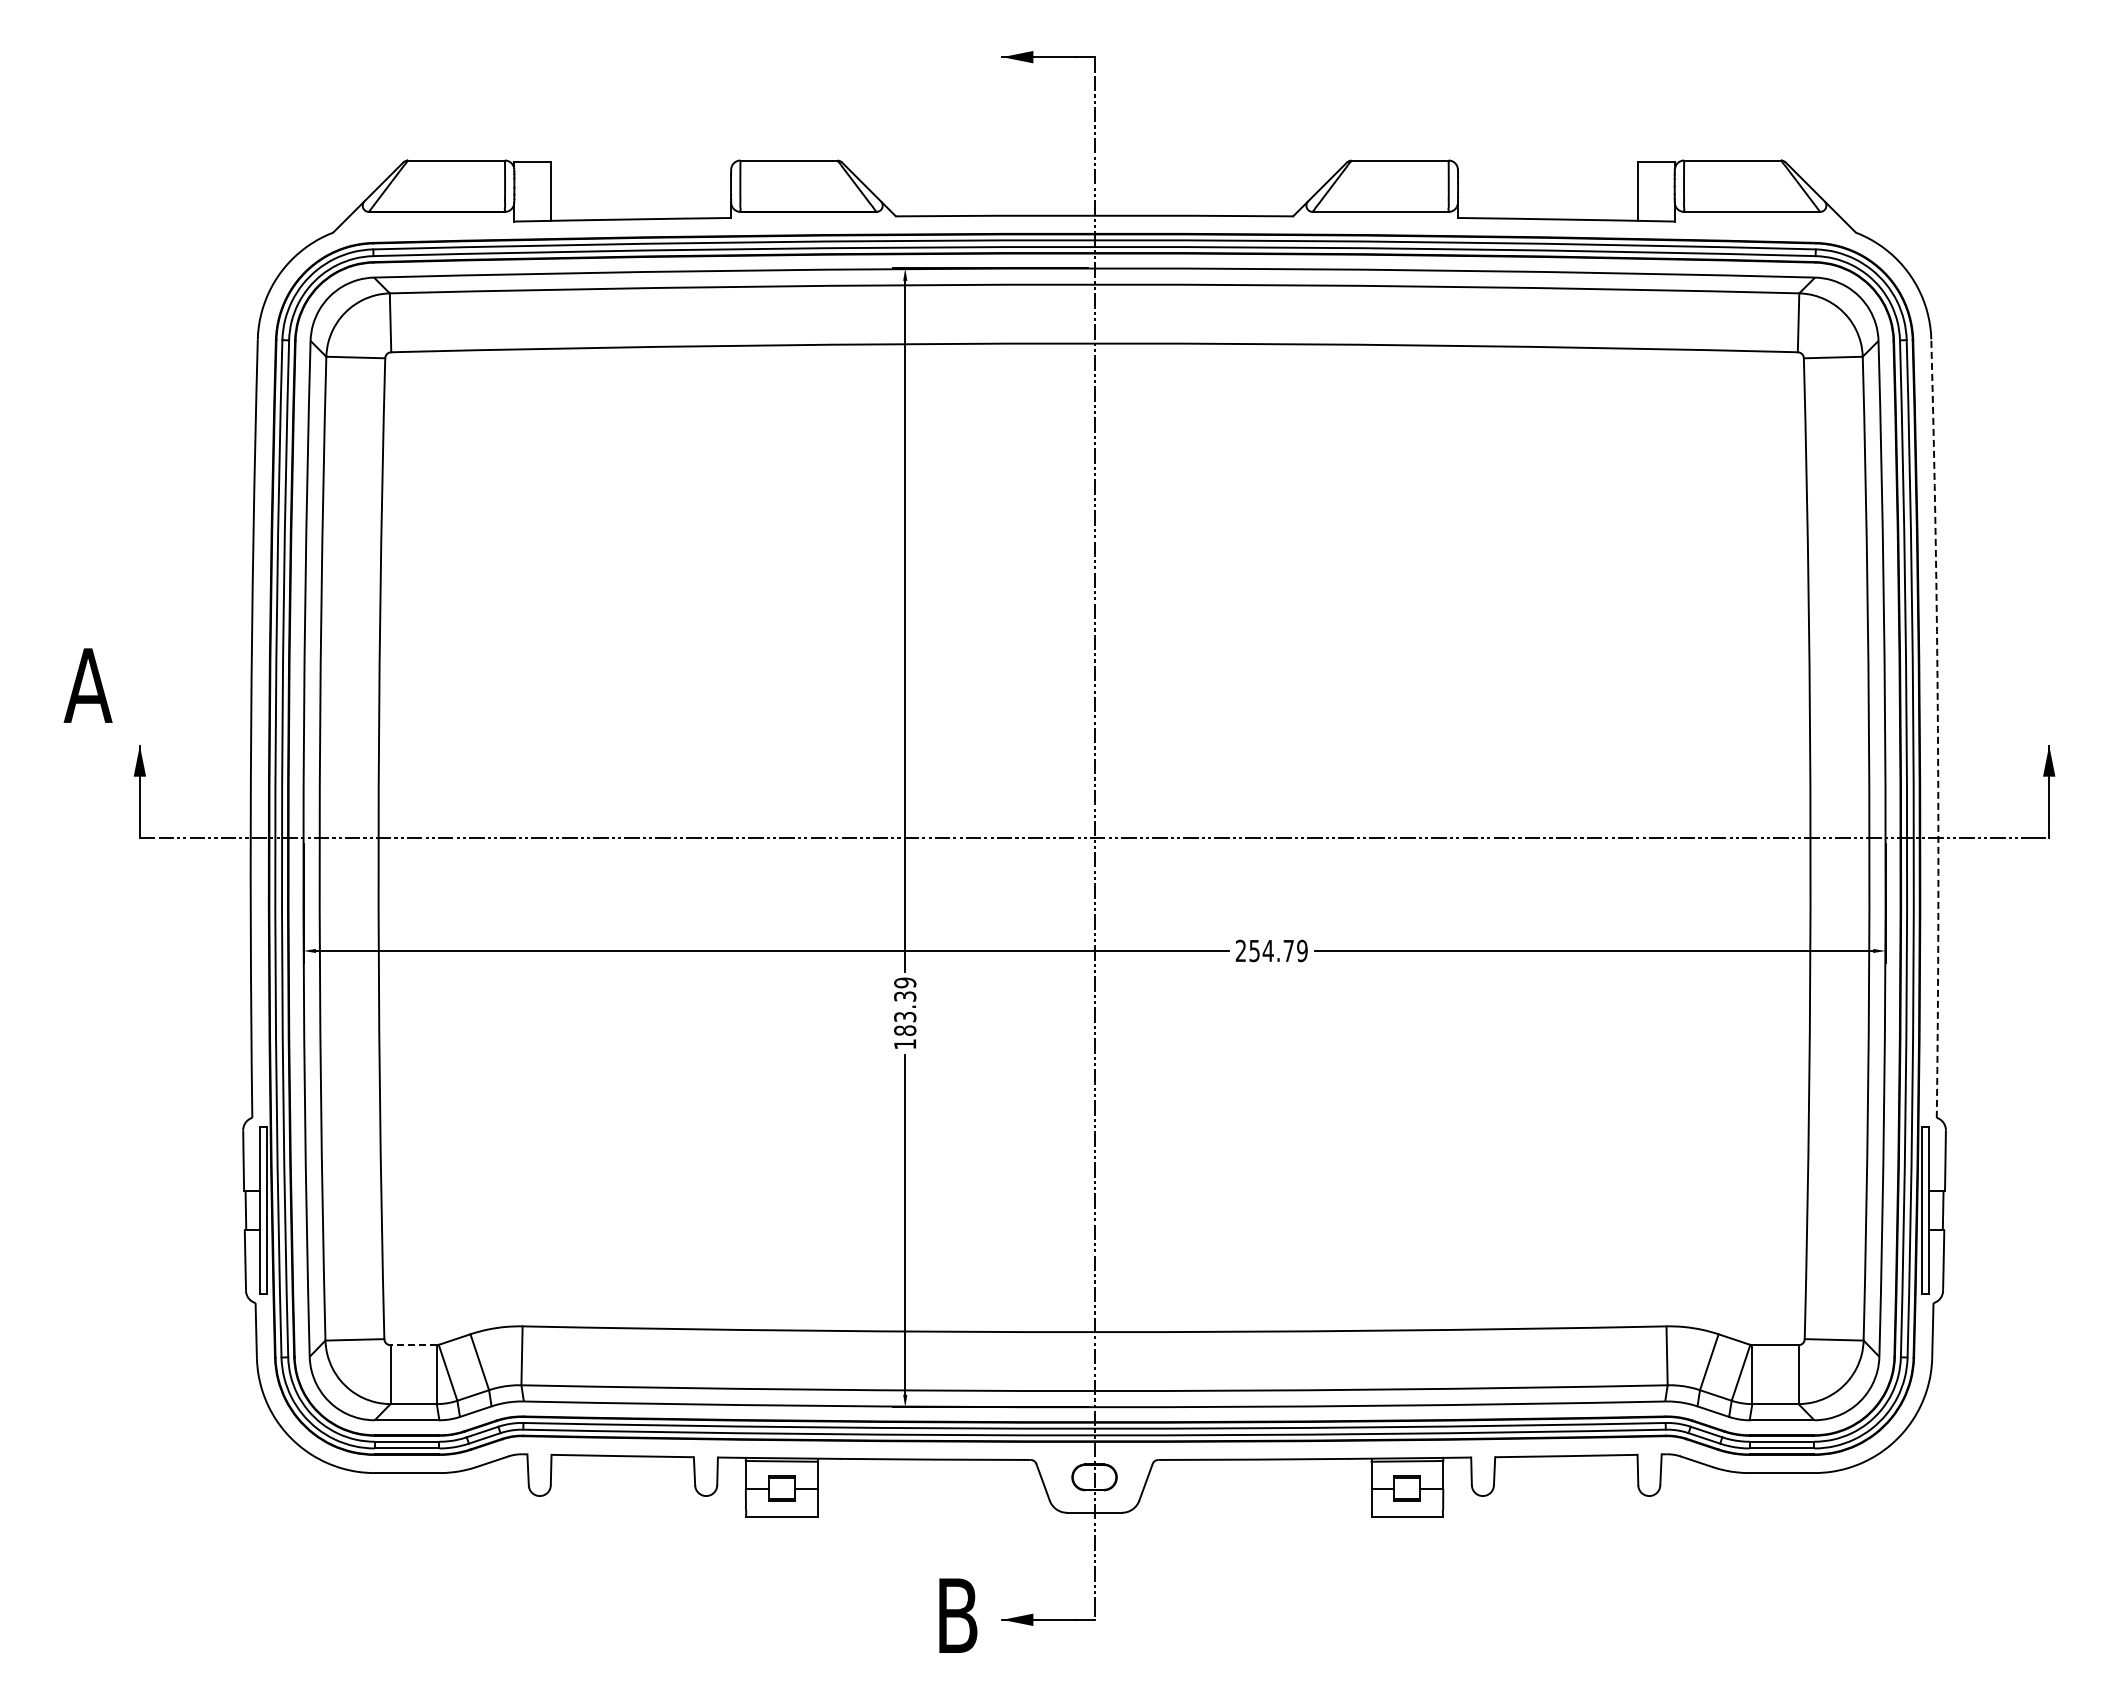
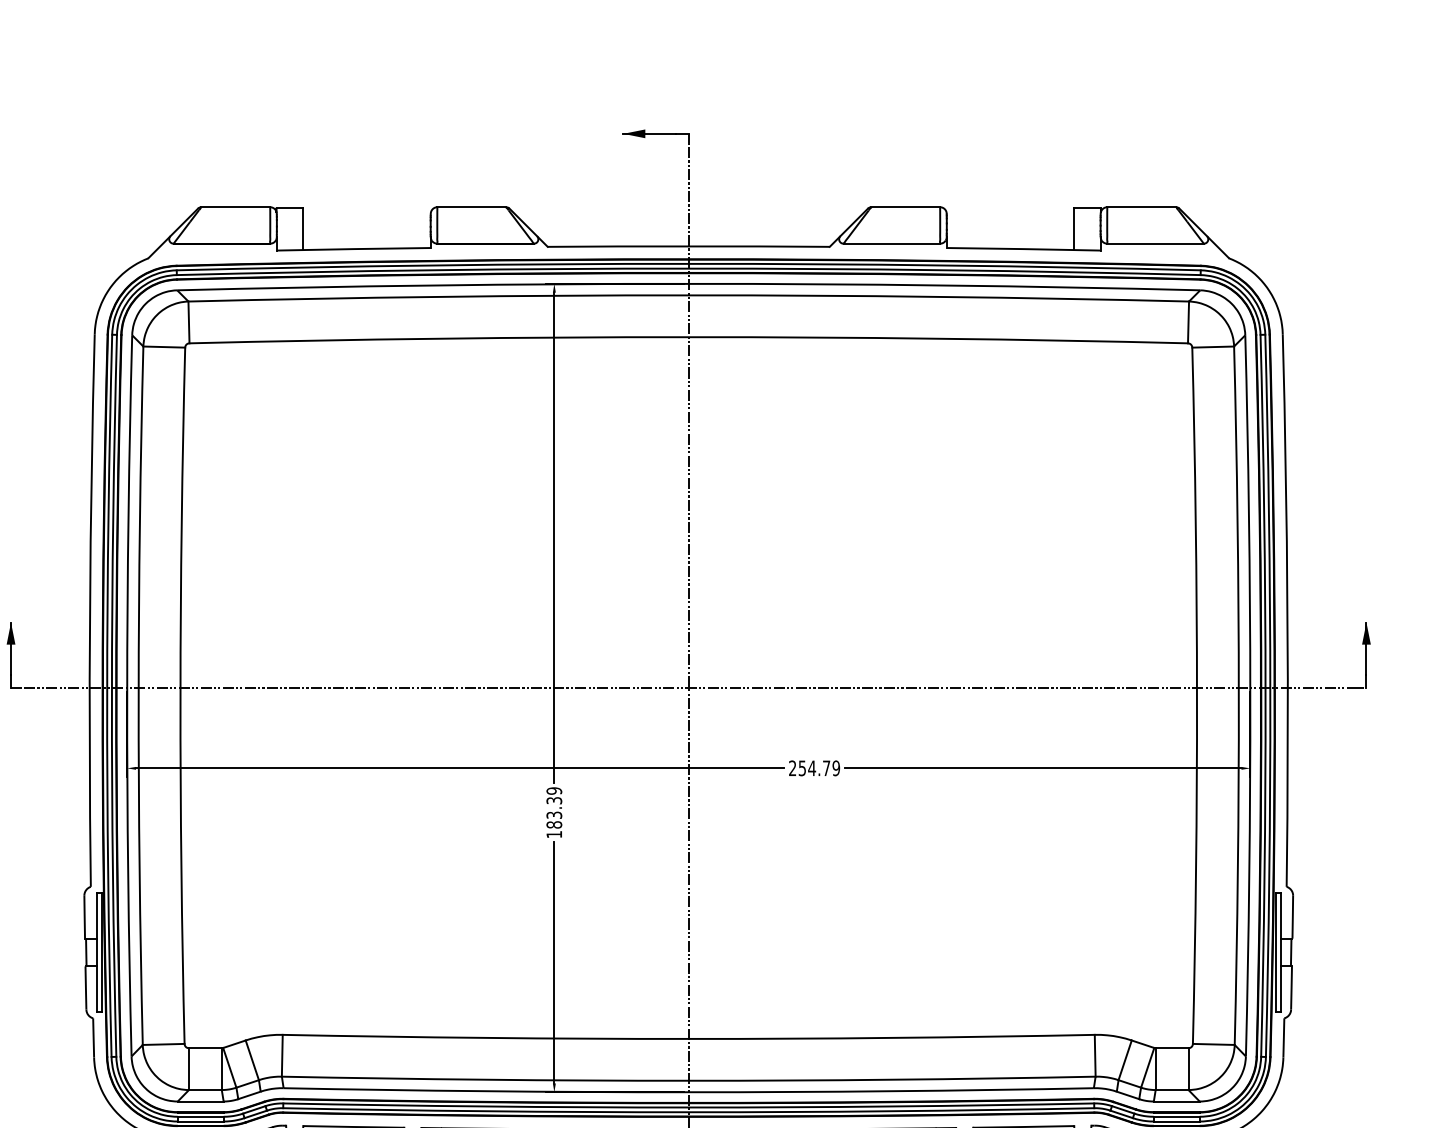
arc: (1937, 728) -> (1287, 610), dashed -> solid
line: (413, 1345) -> (205, 1048), dashed -> solid

